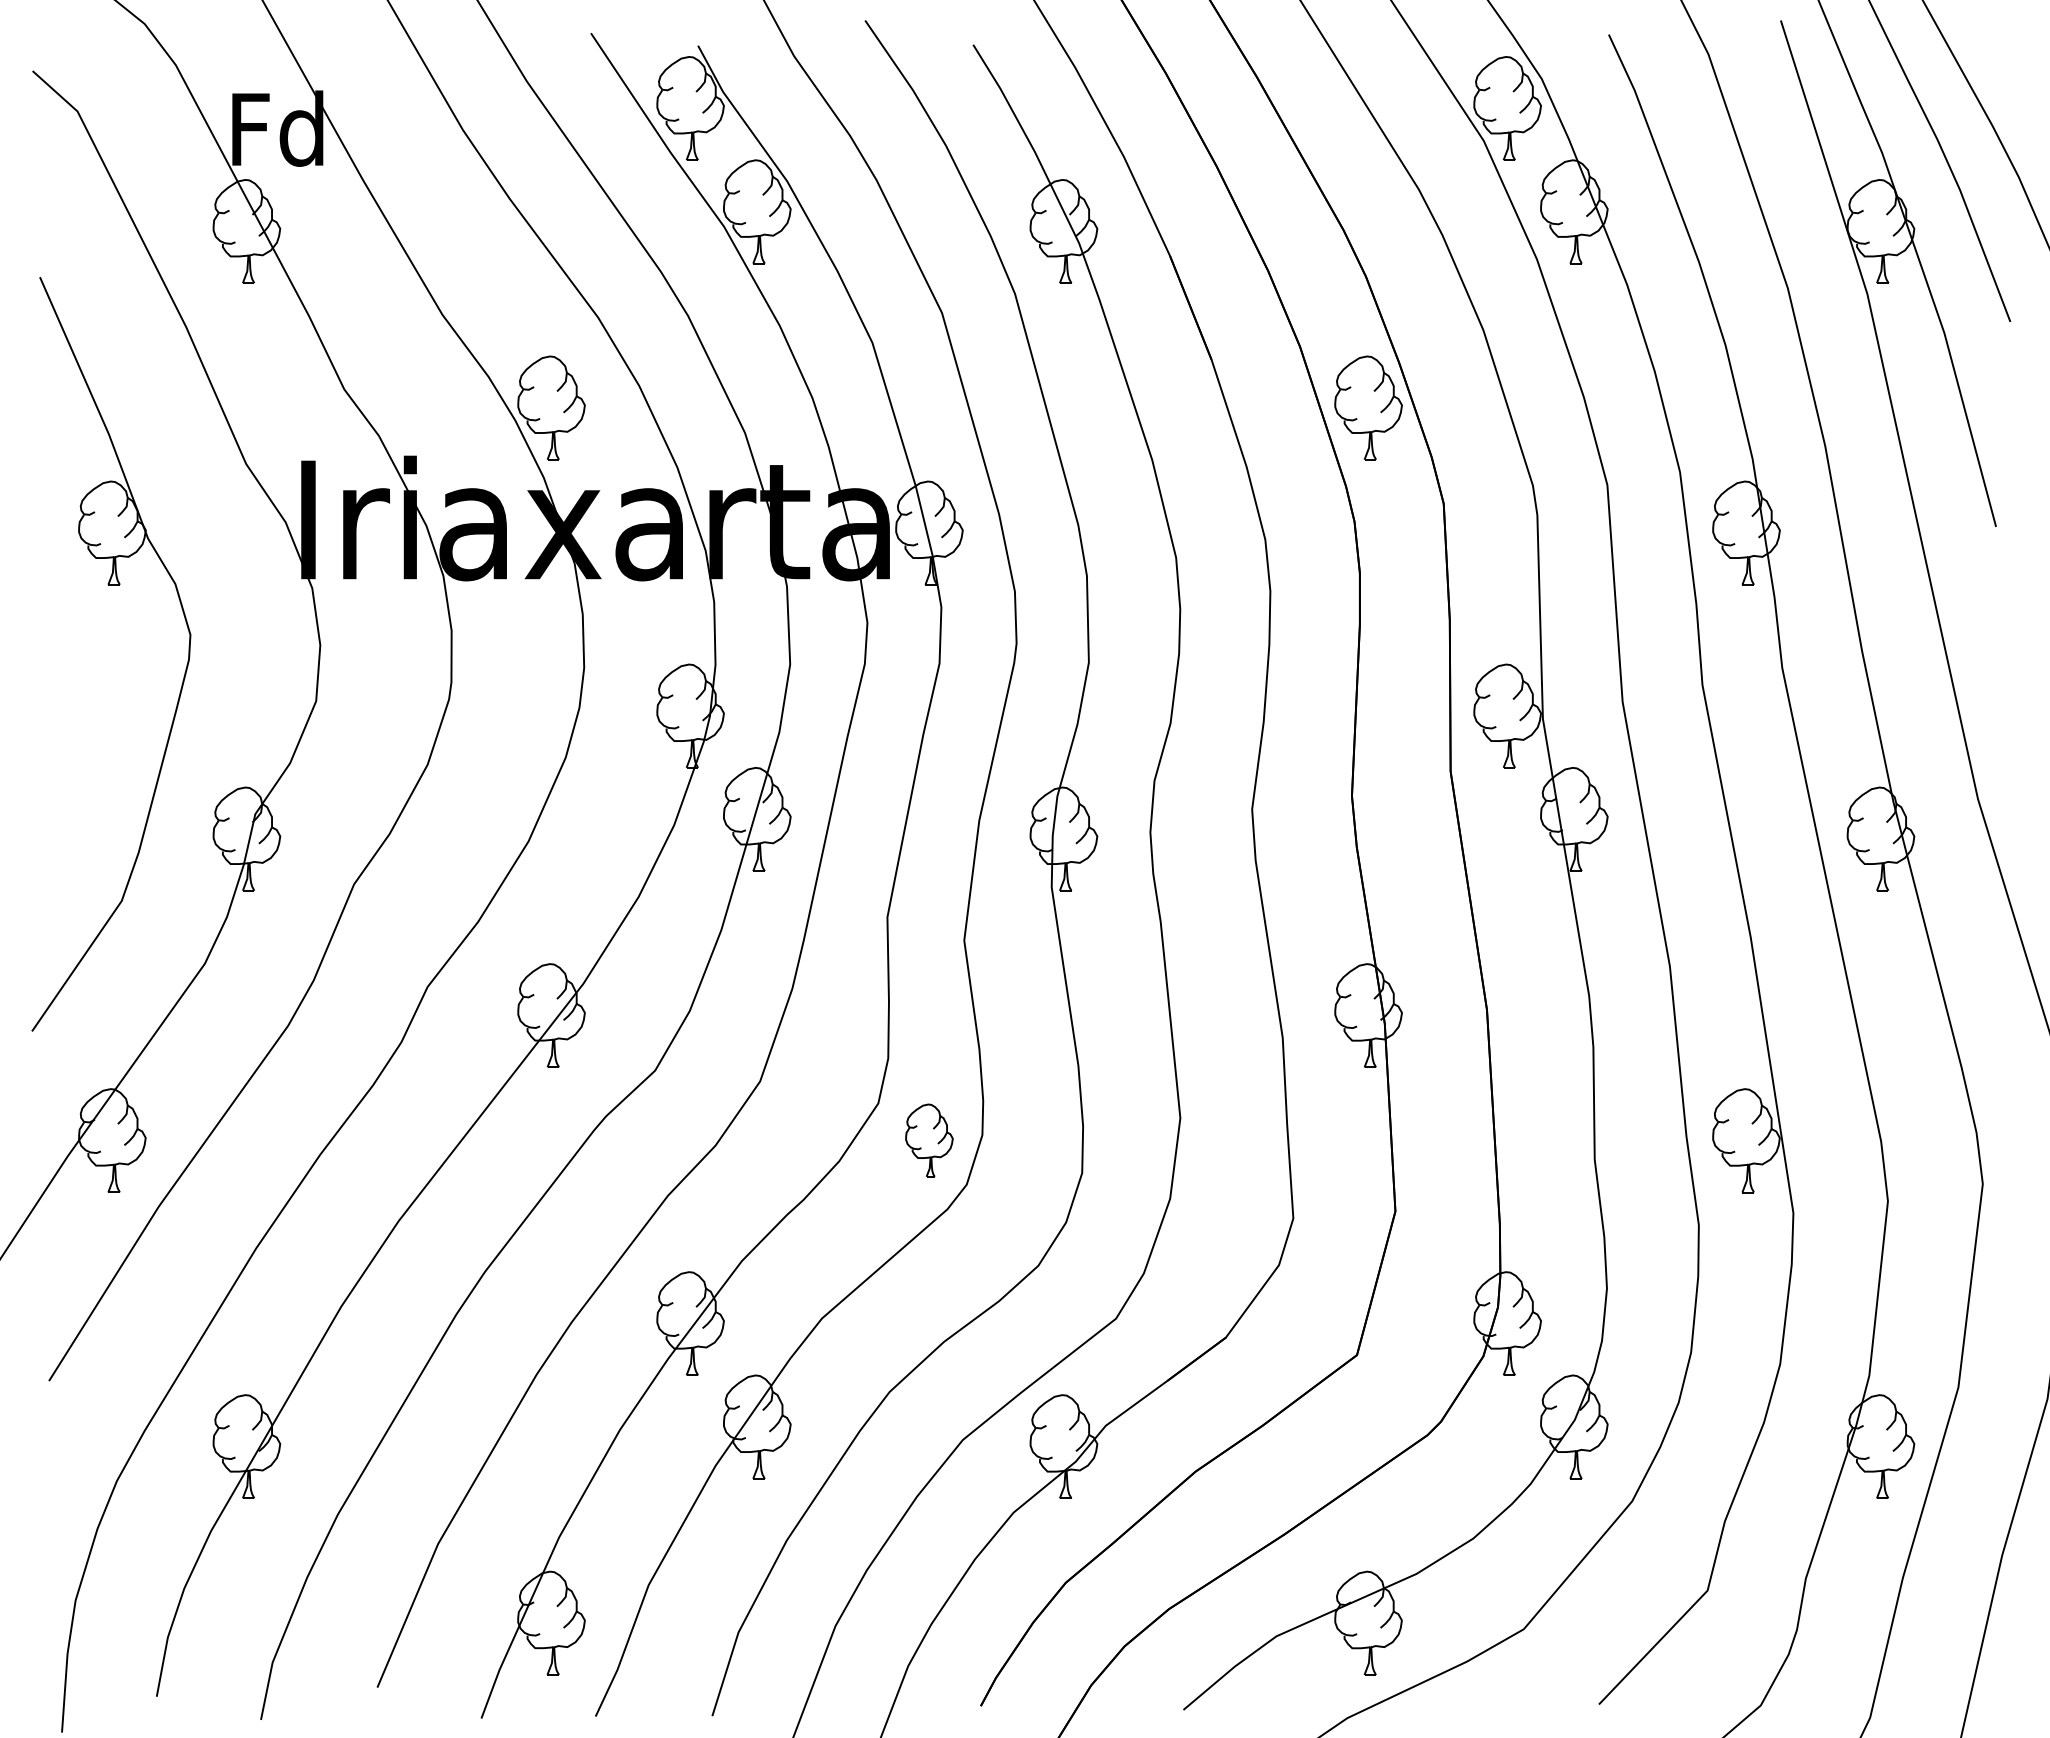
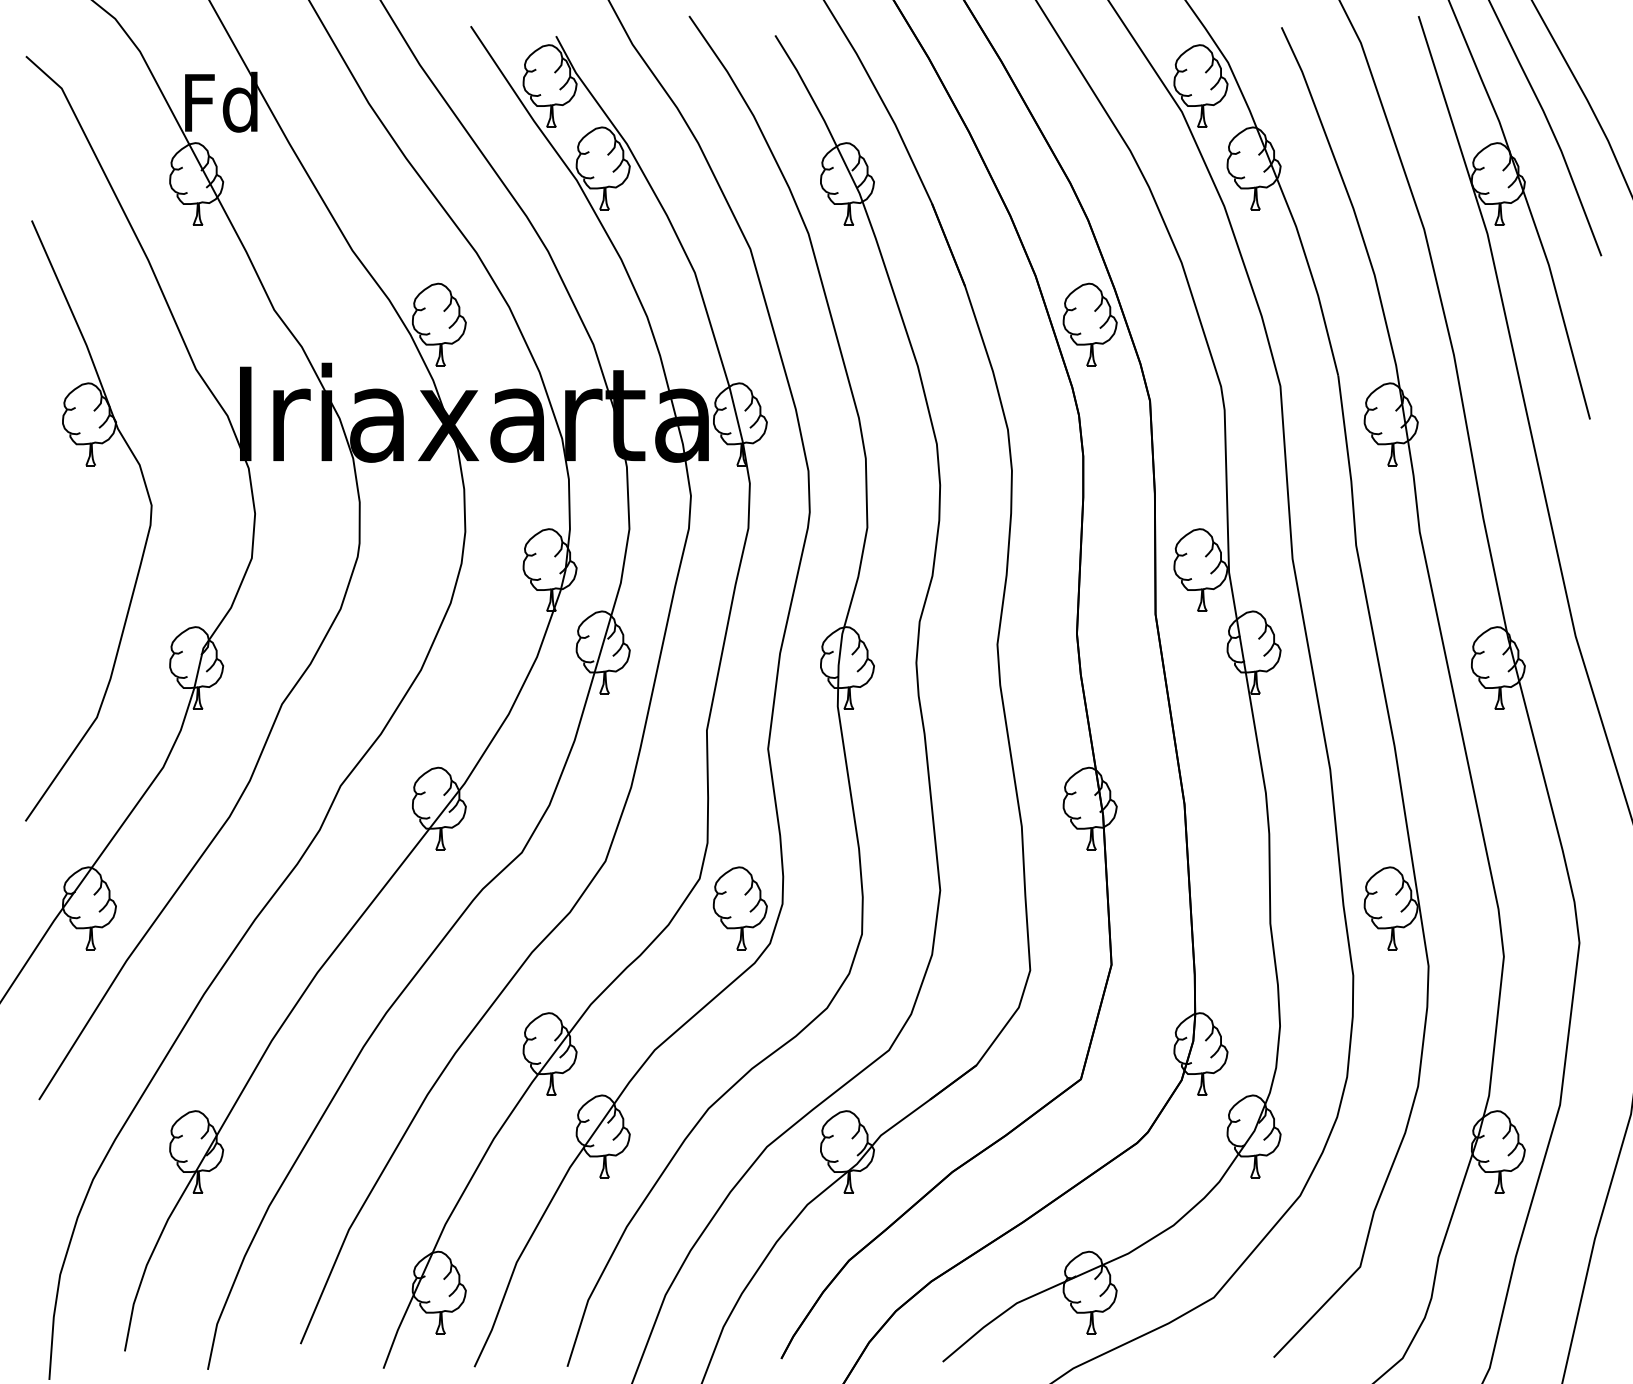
part: (929, 1140) -> (740, 908), size x1.43

